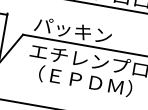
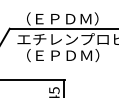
text: (86, 32) -> (57, 18), パッキン -> （ＥＰＤＭ）

